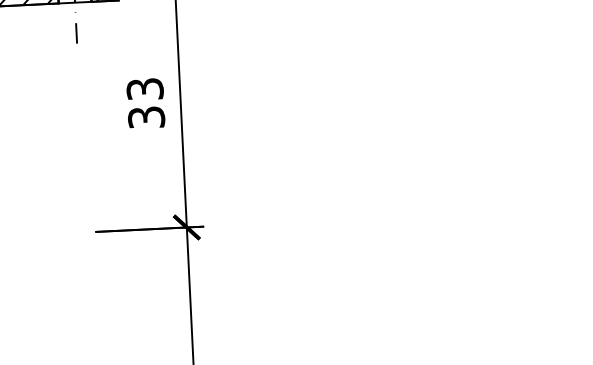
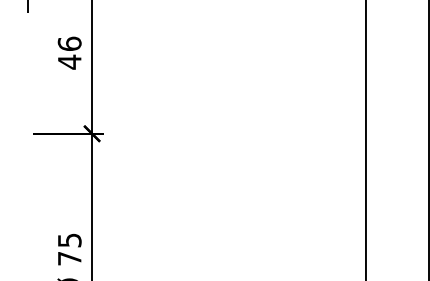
text: (145, 102) -> (69, 52), 33 -> 46

